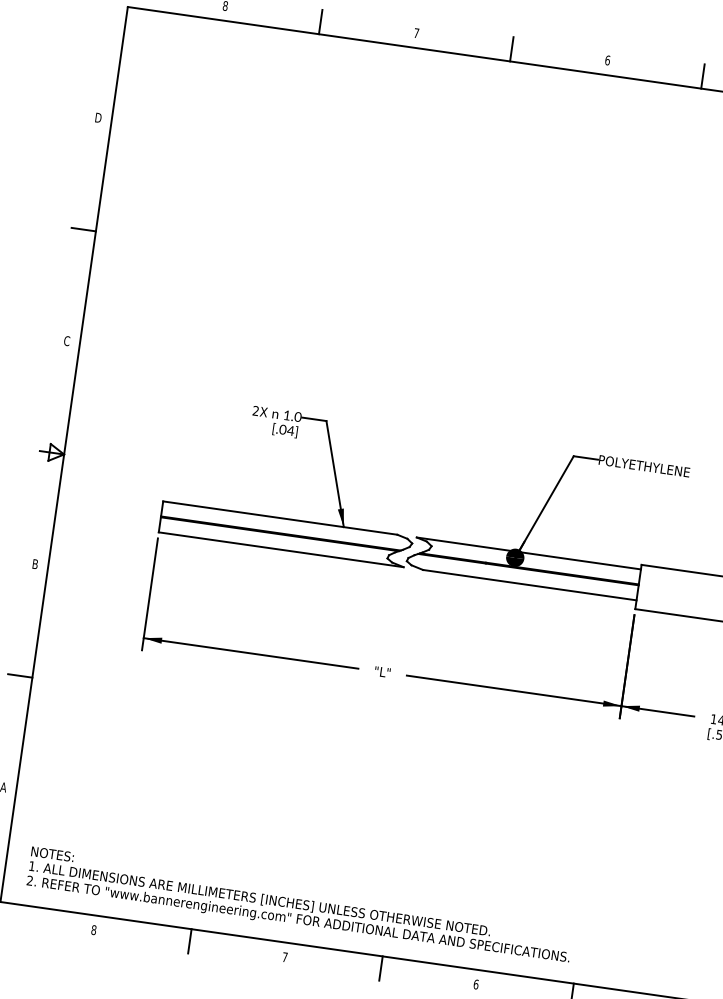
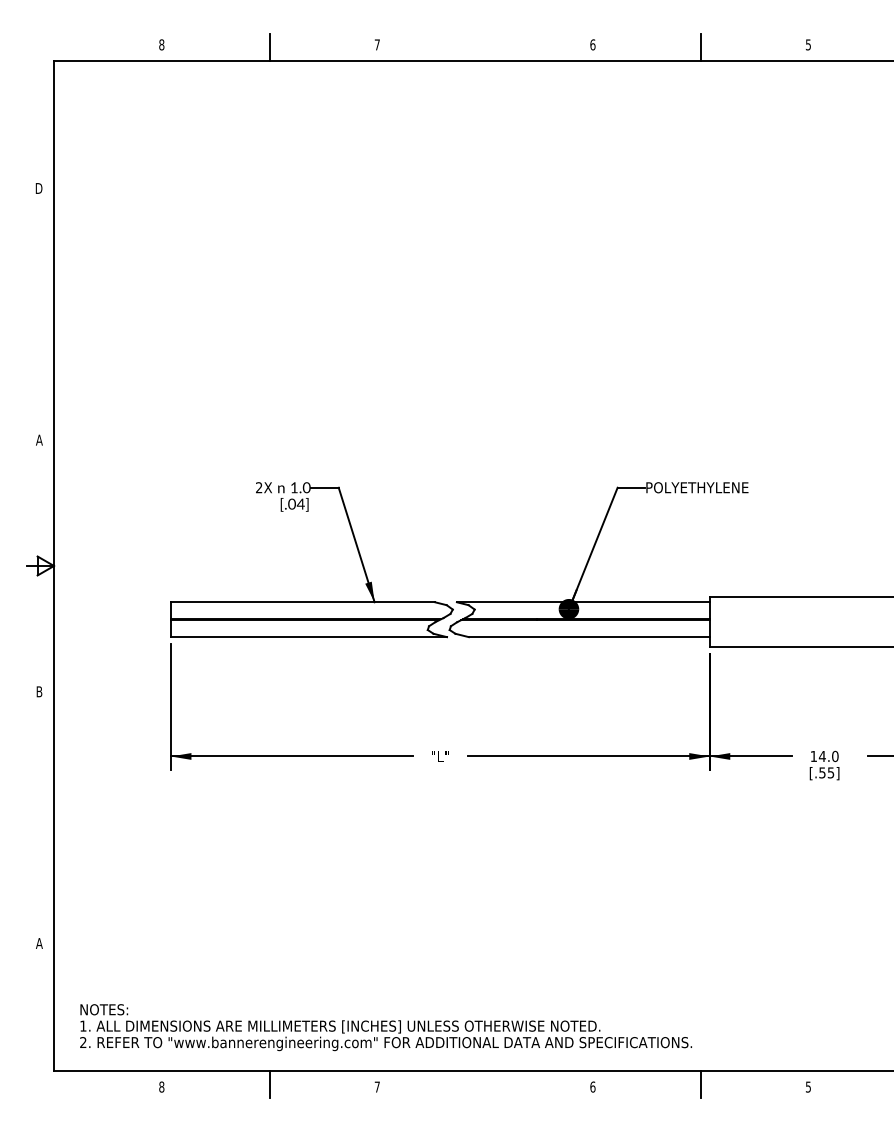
line: (512, 49) -> (485, 47), removed
line: (83, 229) -> (40, 314), removed
text: (67, 340) -> (39, 439), C -> A
line: (20, 675) -> (40, 817), removed
line: (381, 968) -> (485, 1084), removed

